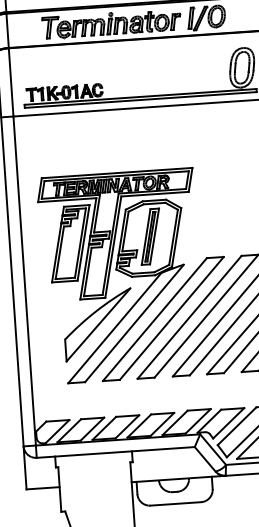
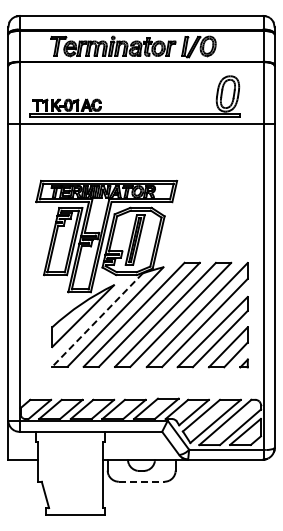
line: (114, 328) -> (97, 320), solid -> dashed
line: (175, 503) -> (141, 481), solid -> dashed

